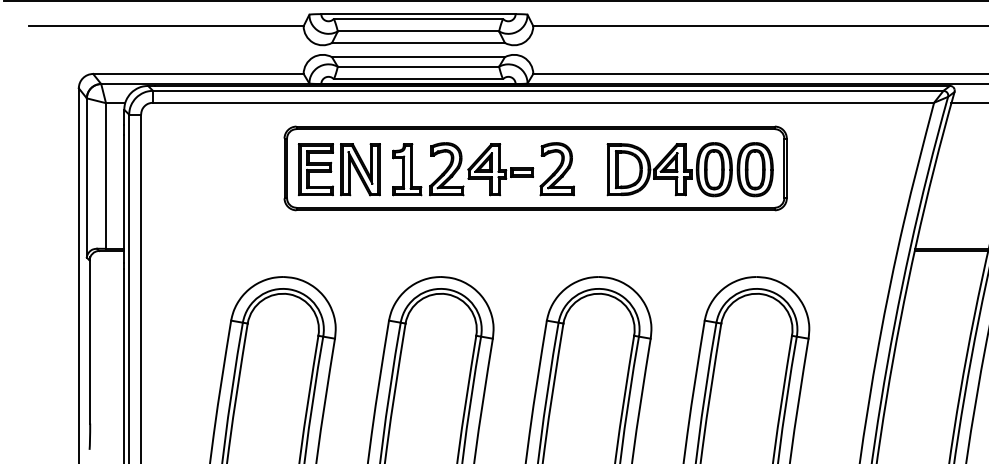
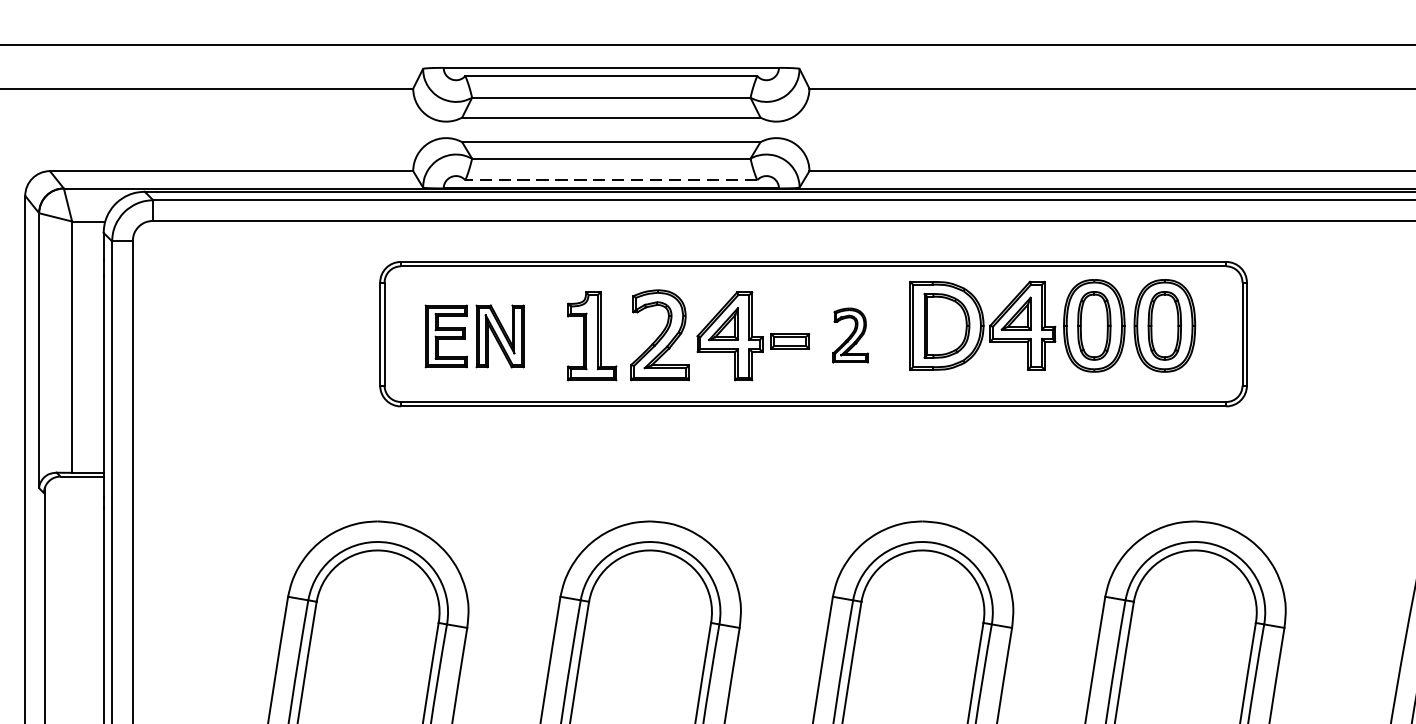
line: (418, 79) -> (611, 180), solid -> dashed
part: (338, 169) -> (473, 335), size x0.7
part: (556, 169) -> (849, 335), size x0.6
part: (689, 169) -> (1051, 325), moved

